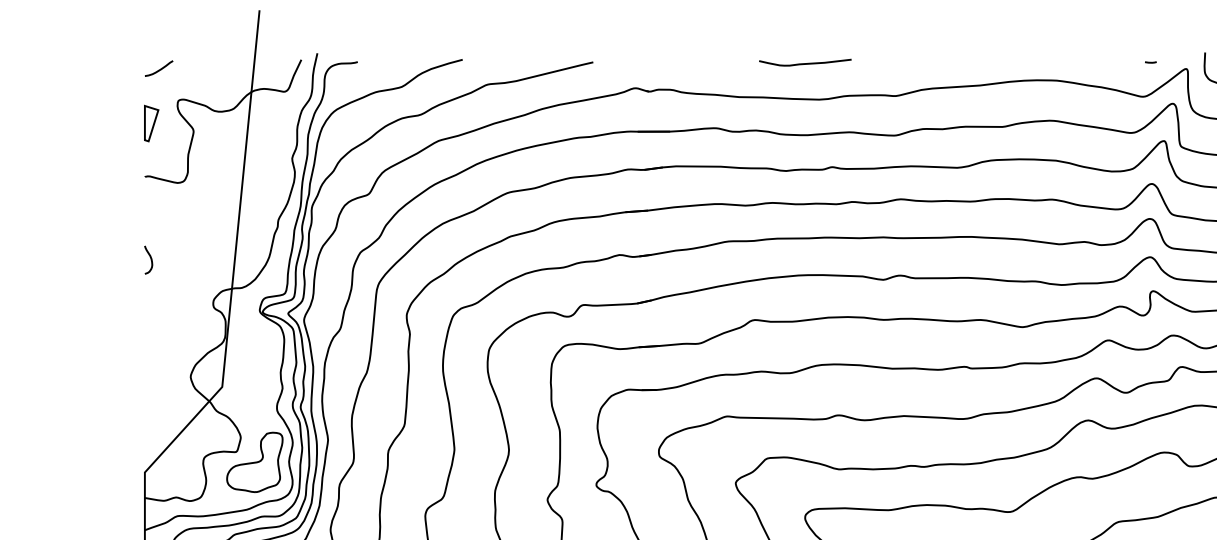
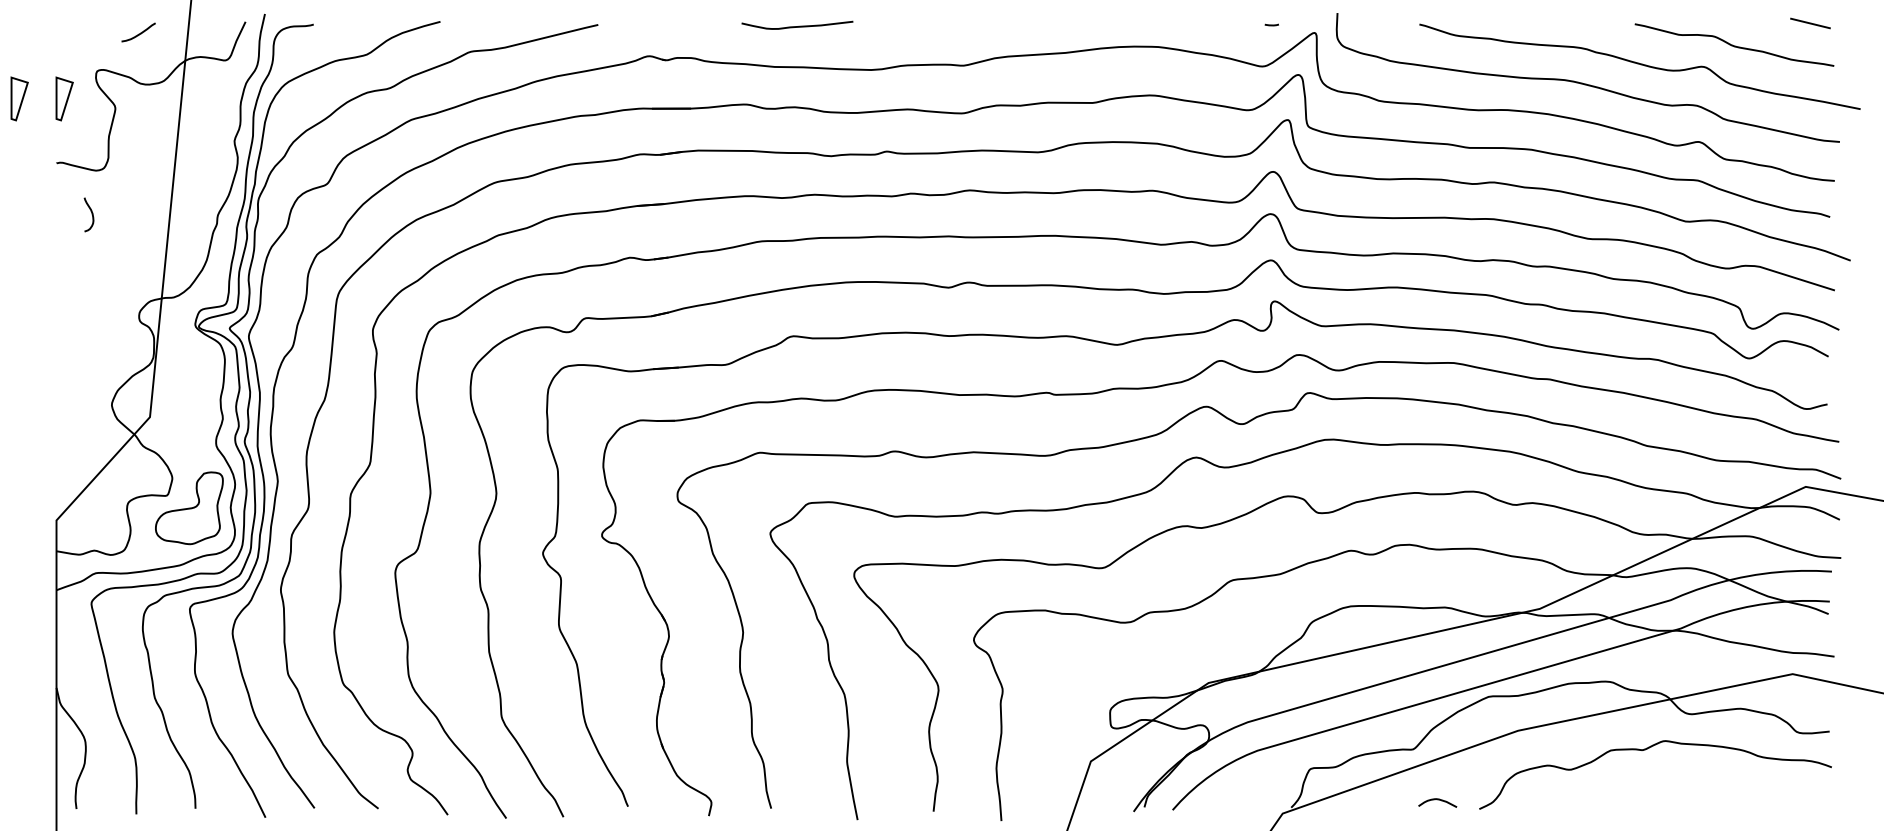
curve: (805, 63) -> (797, 26), moved
curve: (158, 69) -> (138, 33), moved
part: (114, 123) -> (19, 98), added
curve: (150, 259) -> (91, 214), moved

